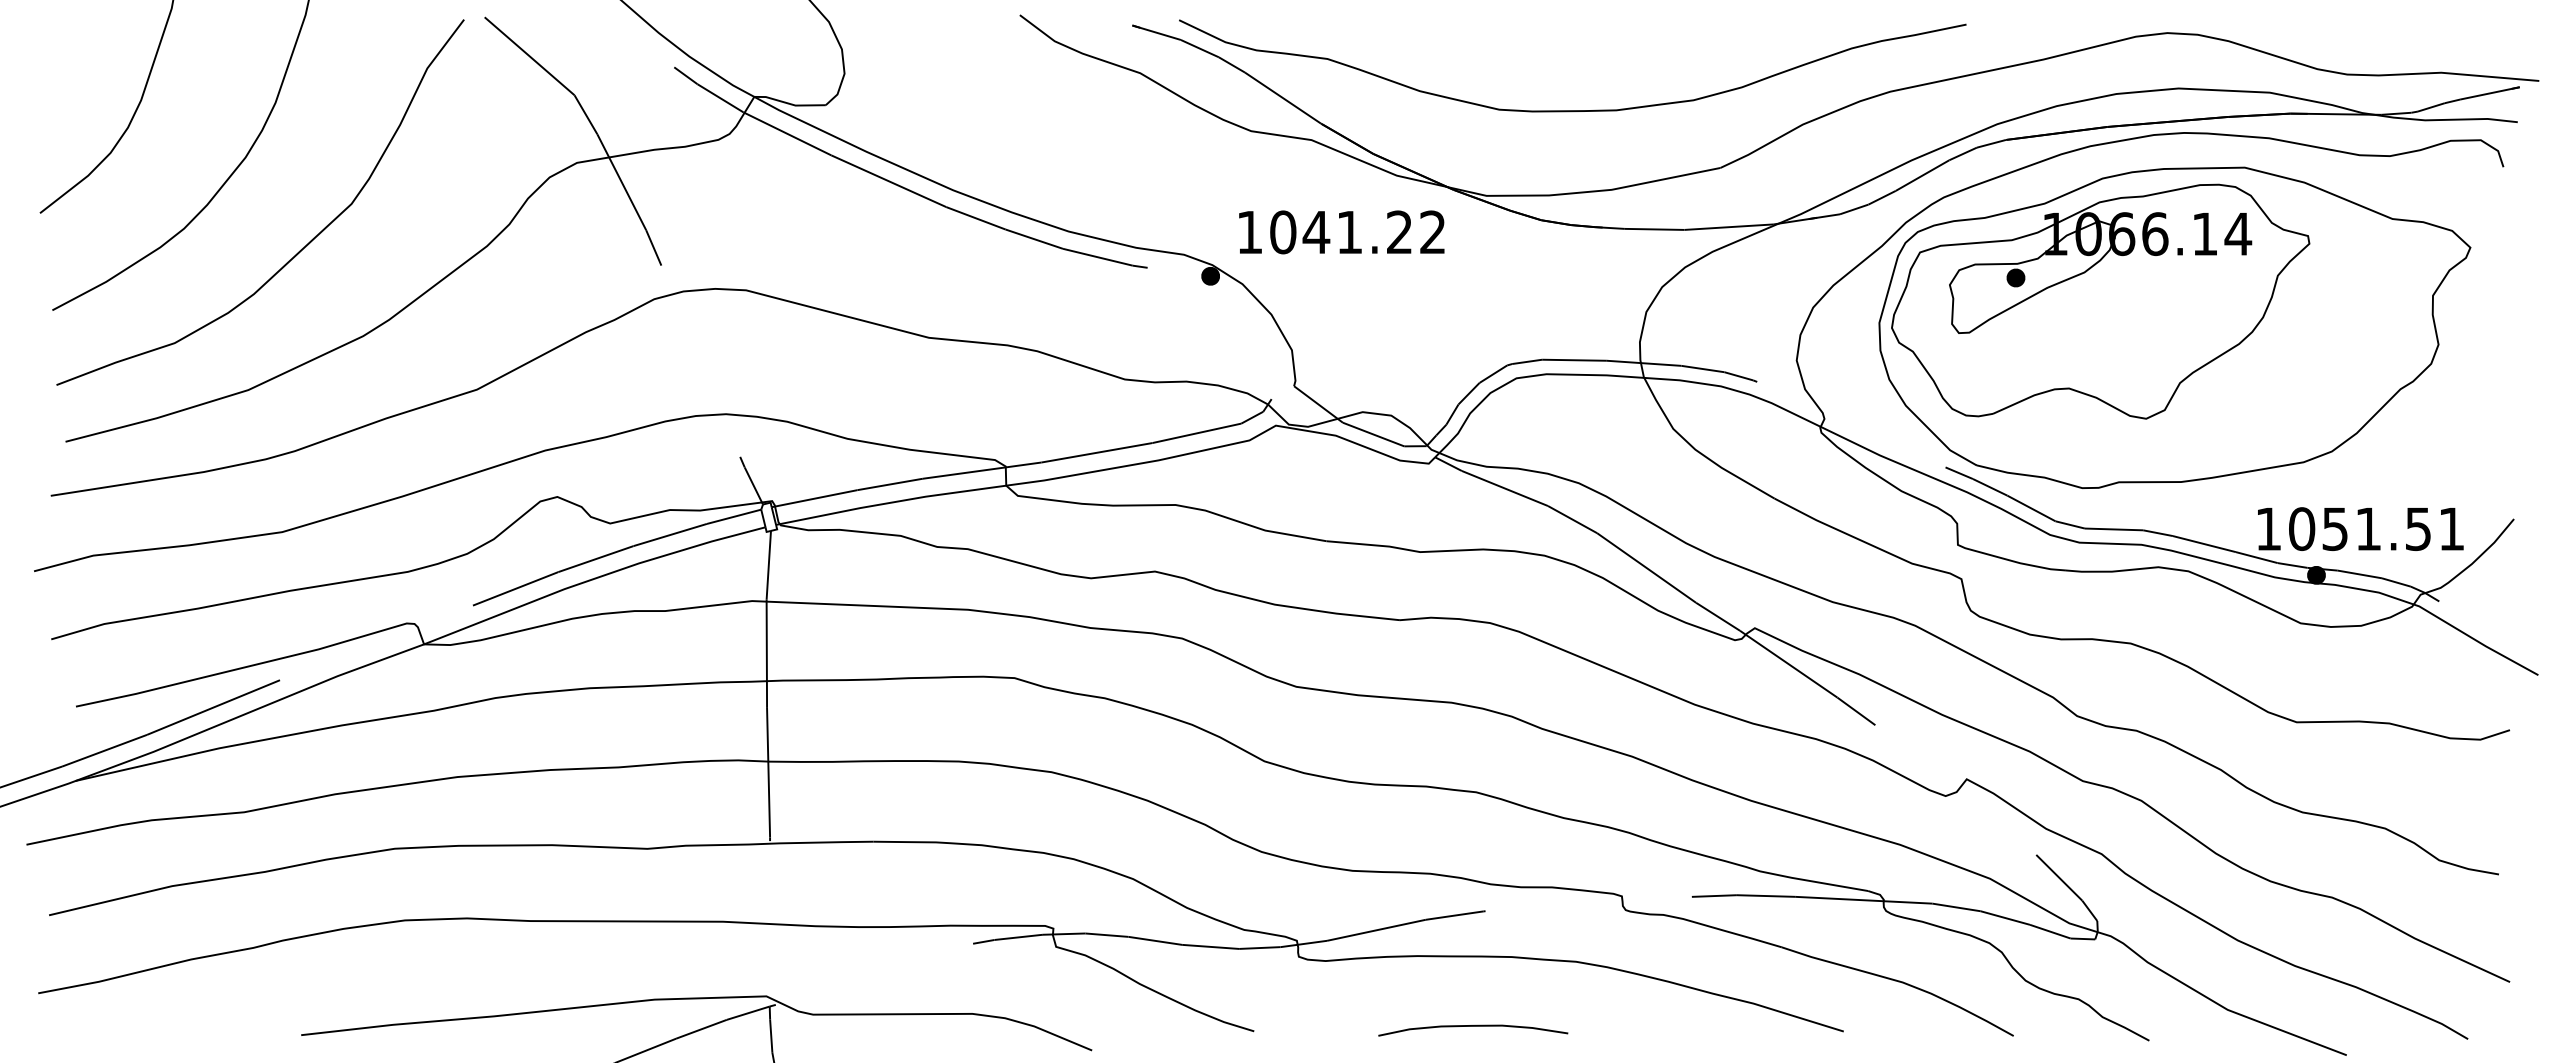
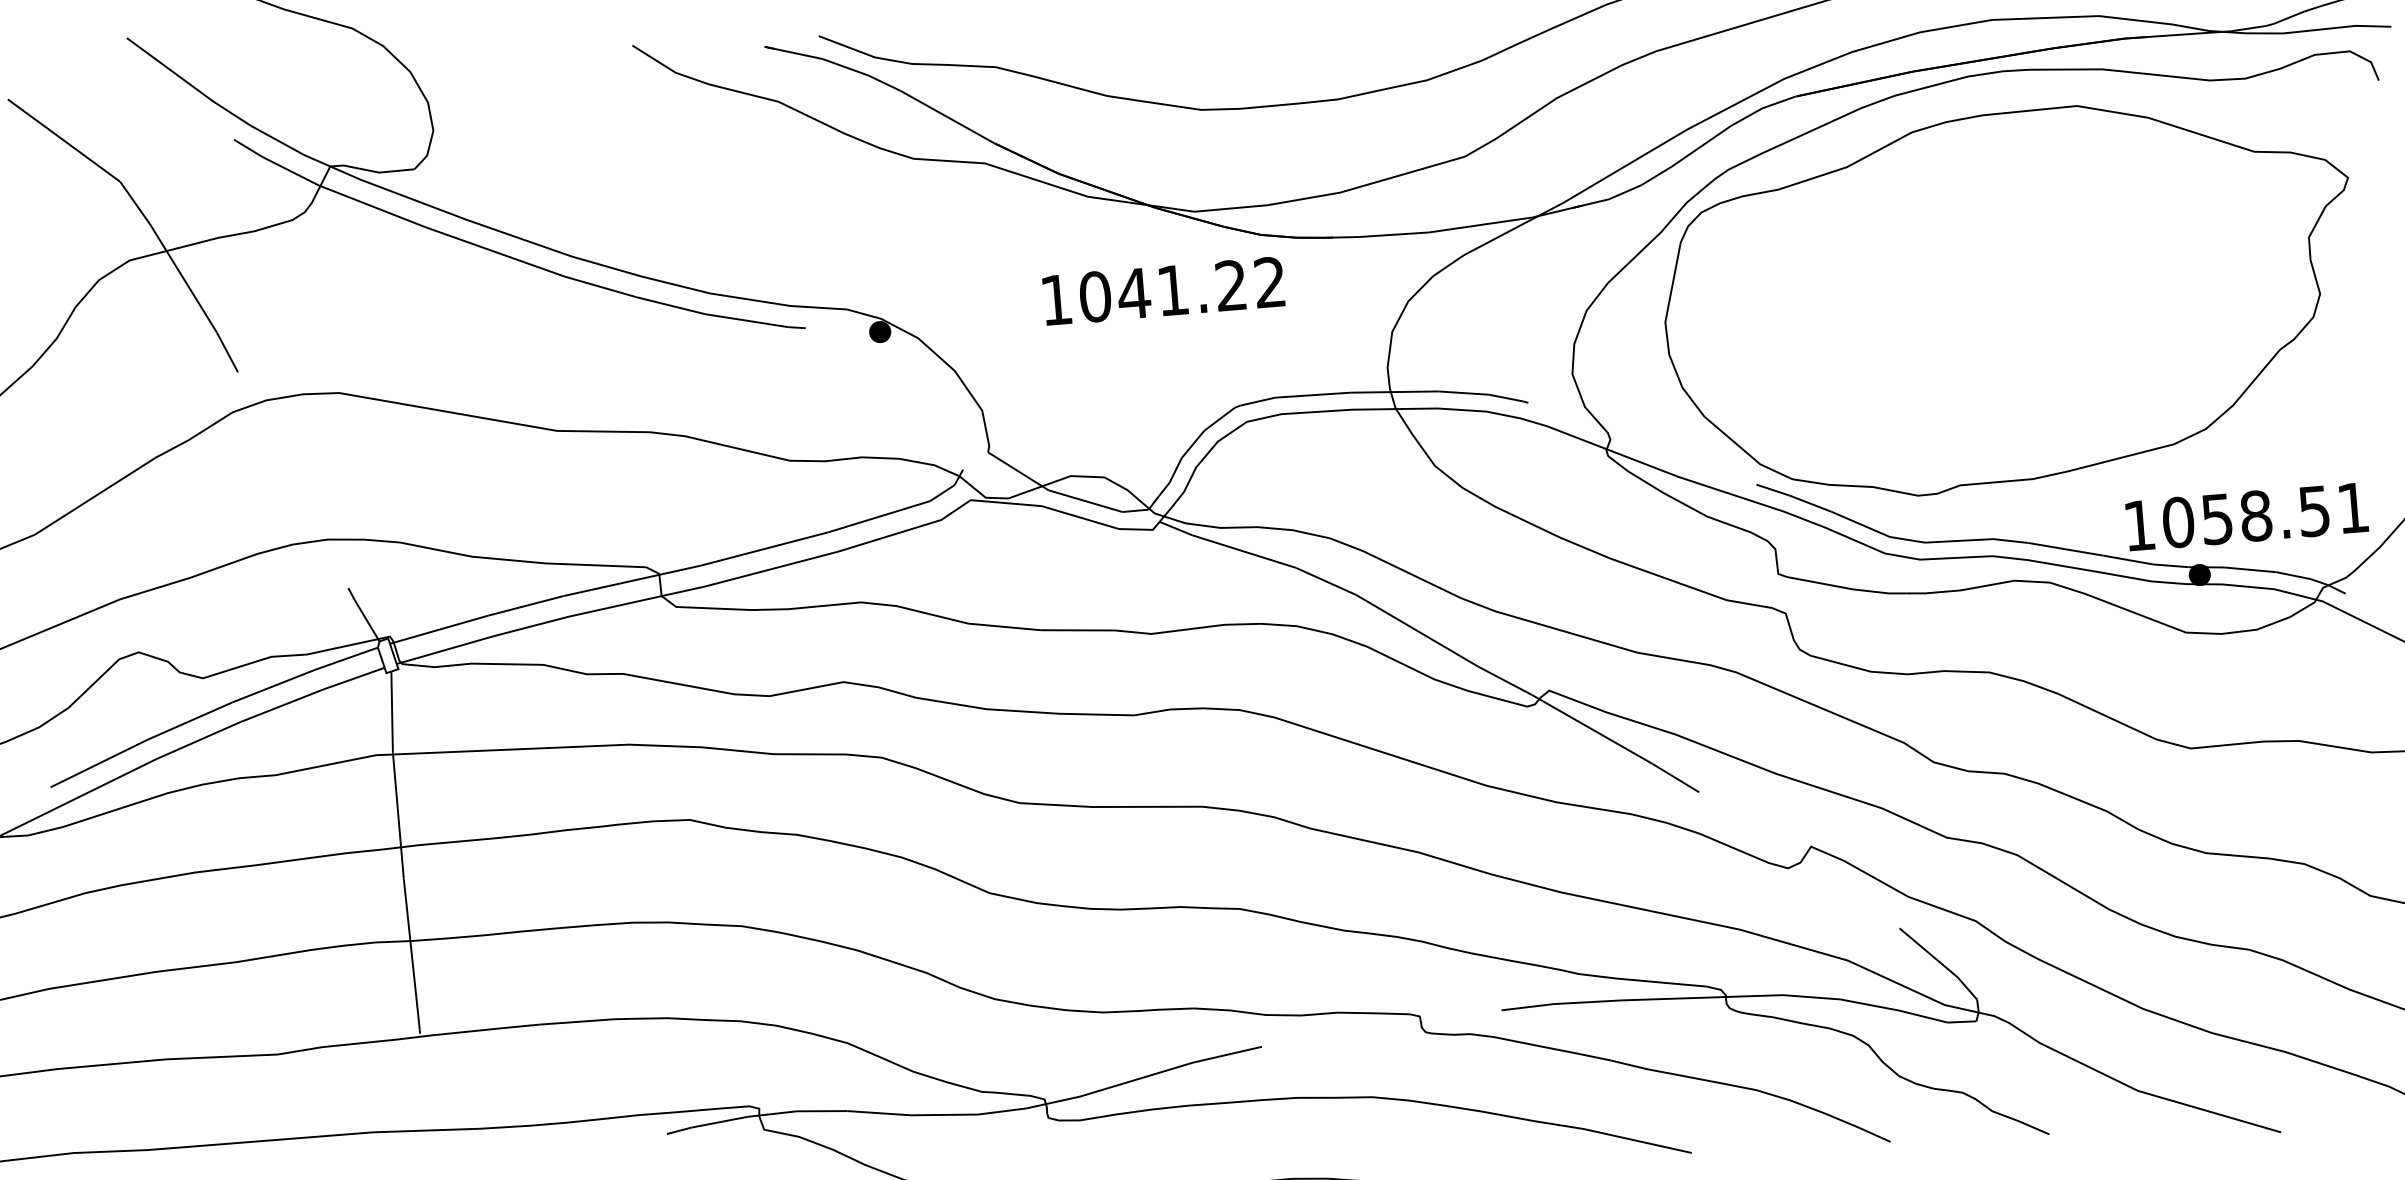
text: (1341, 232) -> (1163, 291), moved
part: (2100, 301) -> (1921, 276), removed
text: (2368, 529) -> (2256, 516), 1051.51 -> 1058.51

